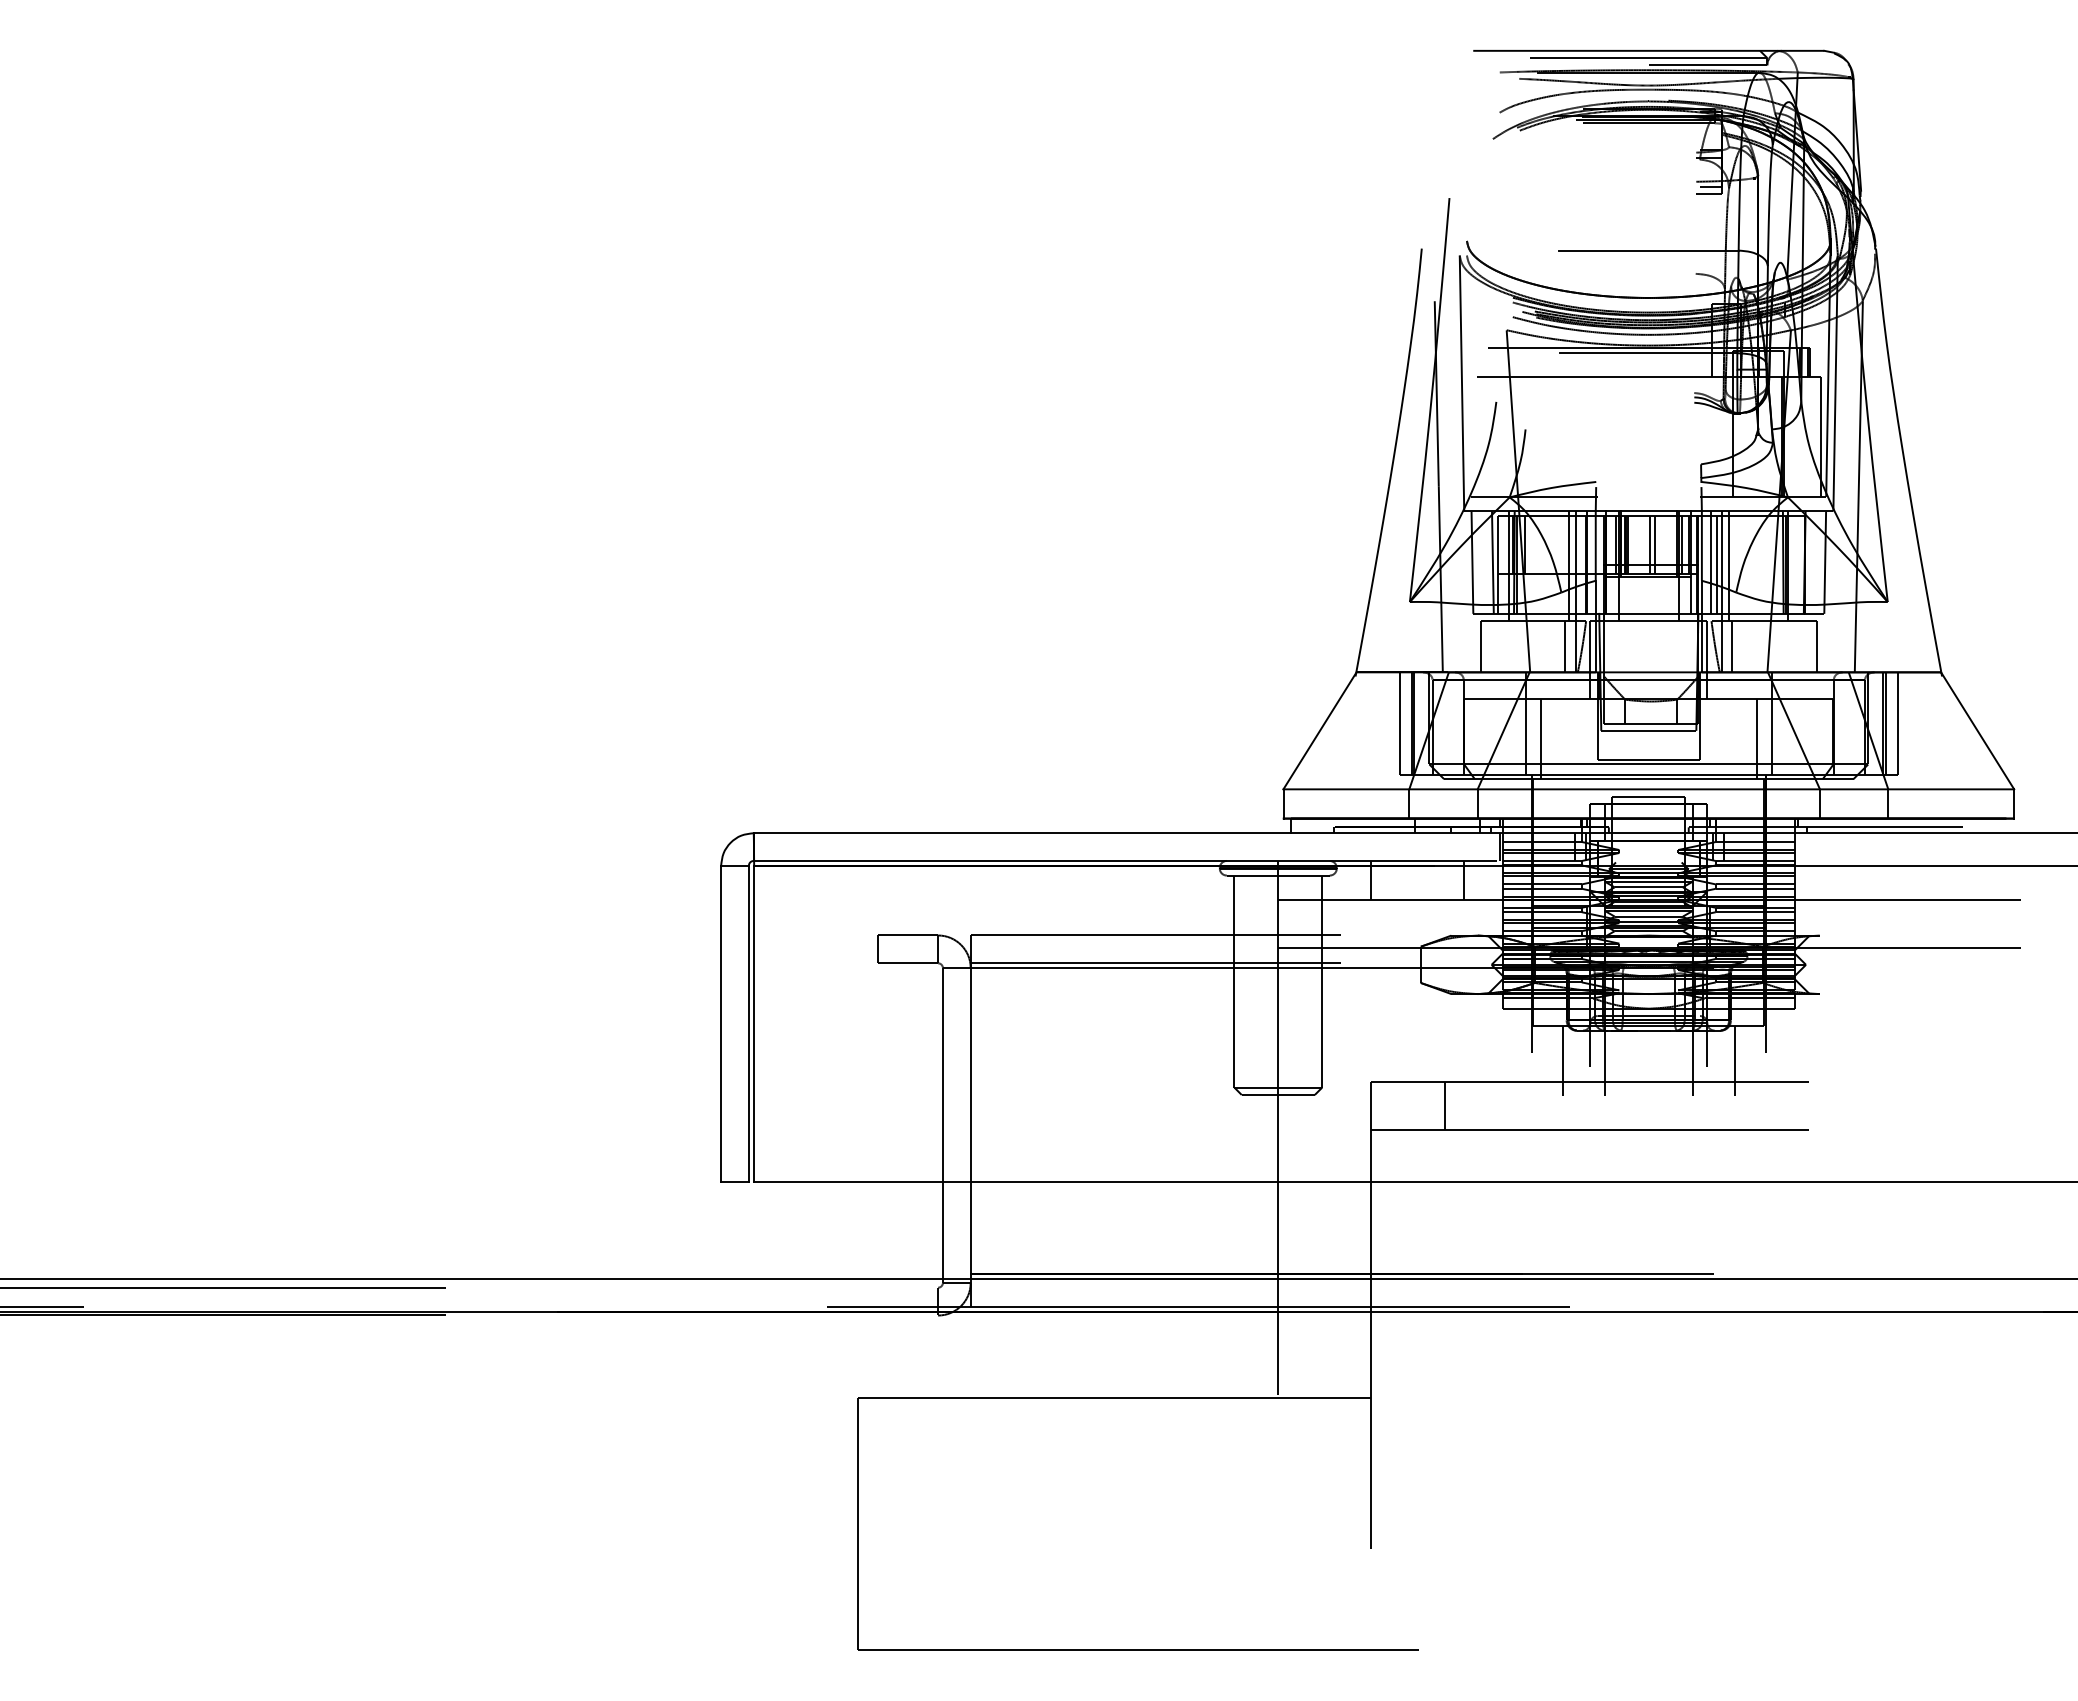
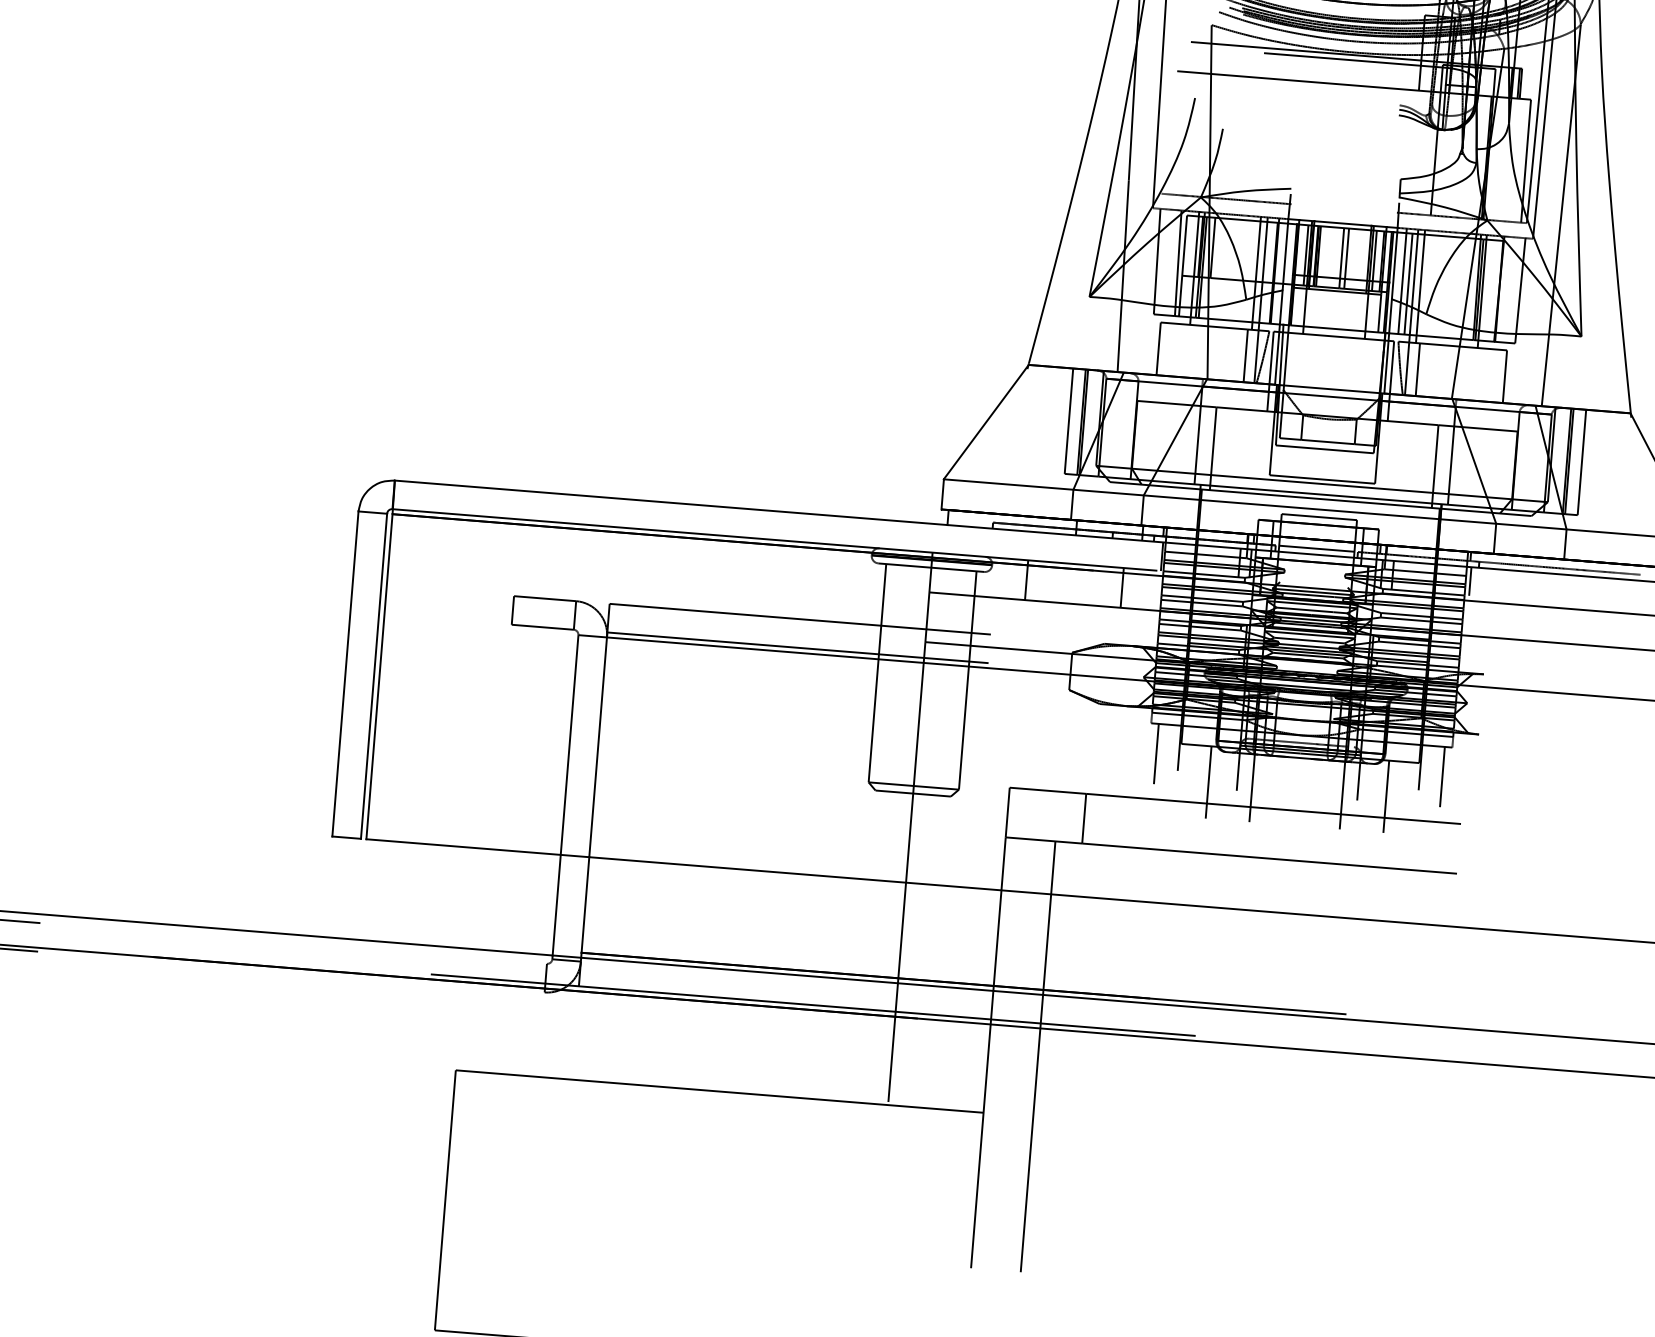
line: (1648, 827) -> (1316, 548), added
line: (1799, 846) -> (1470, 580), added
line: (1509, 1037) -> (1156, 753), added
line: (1787, 1037) -> (1442, 776), added
line: (1419, 1339) -> (1038, 1057), added

